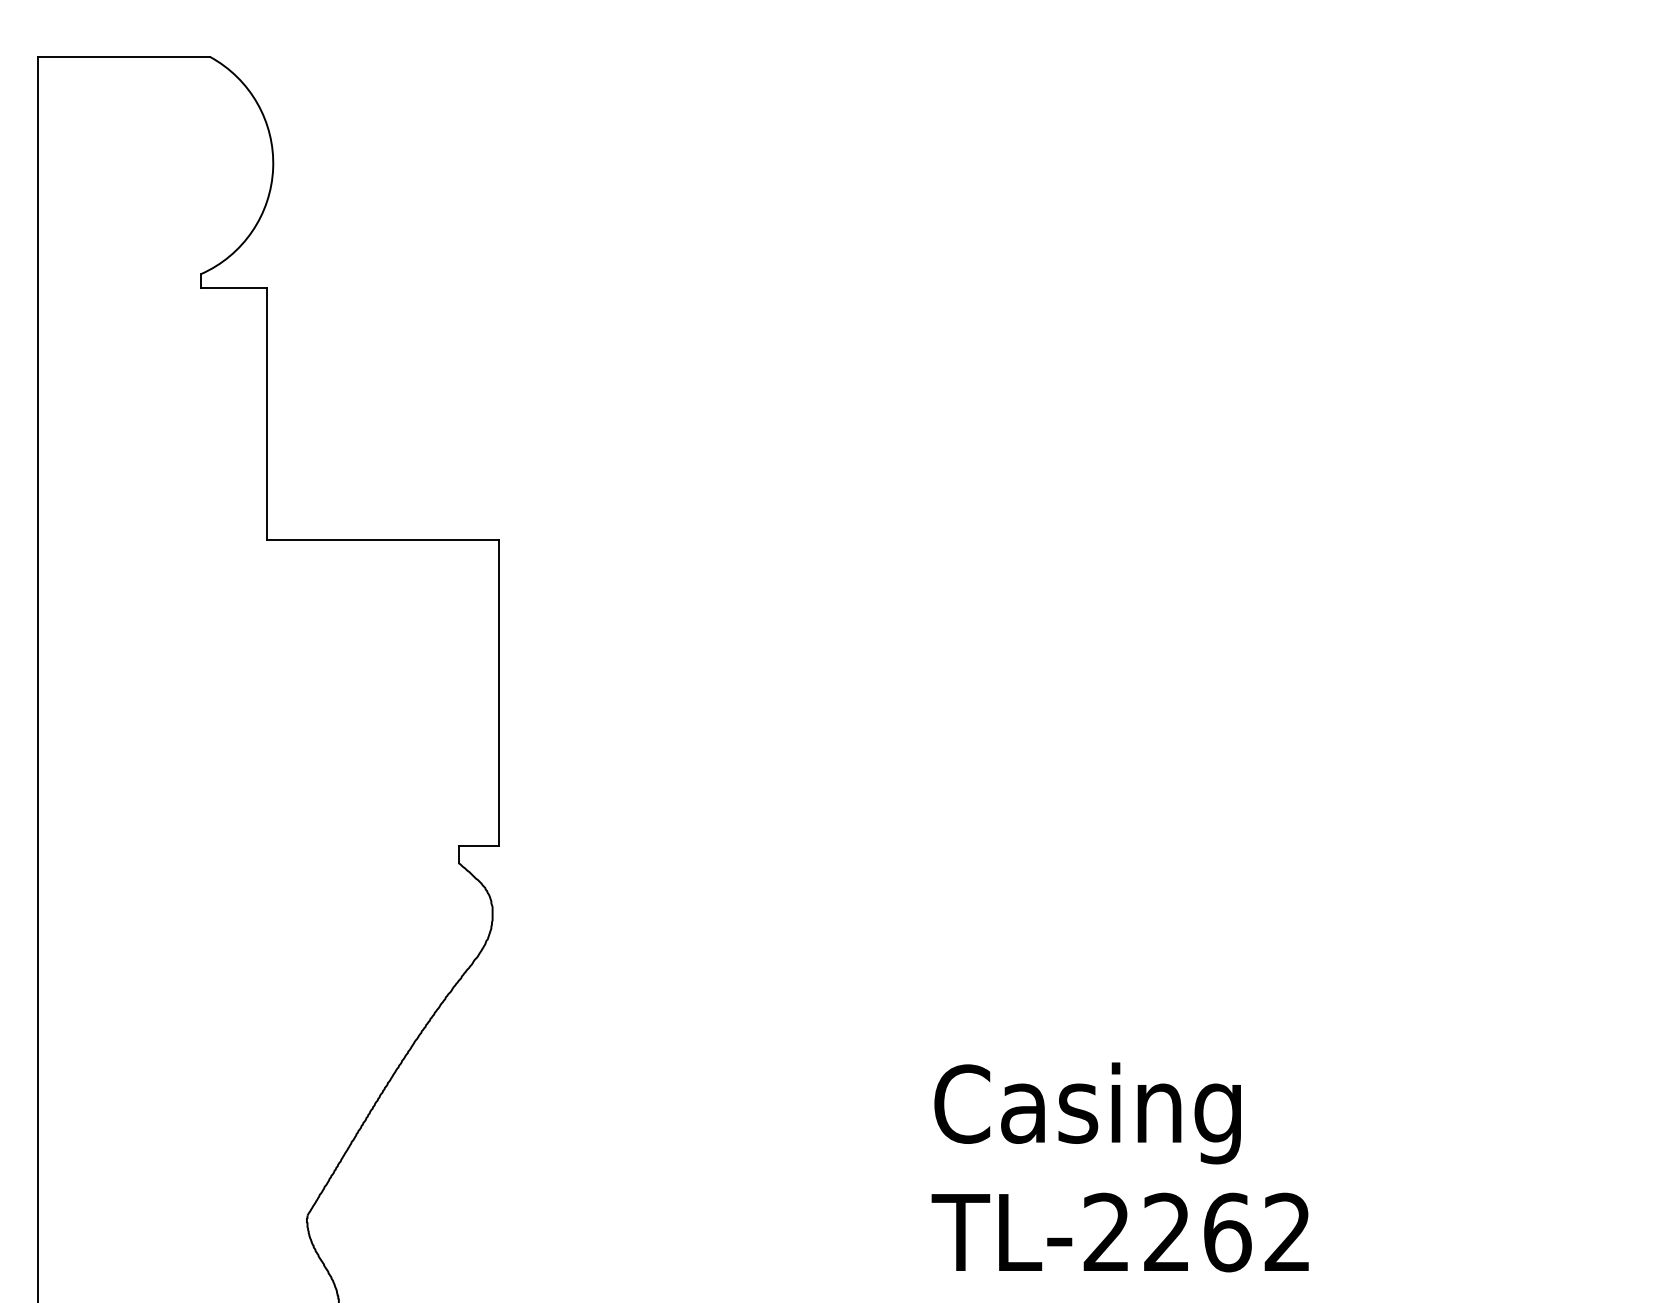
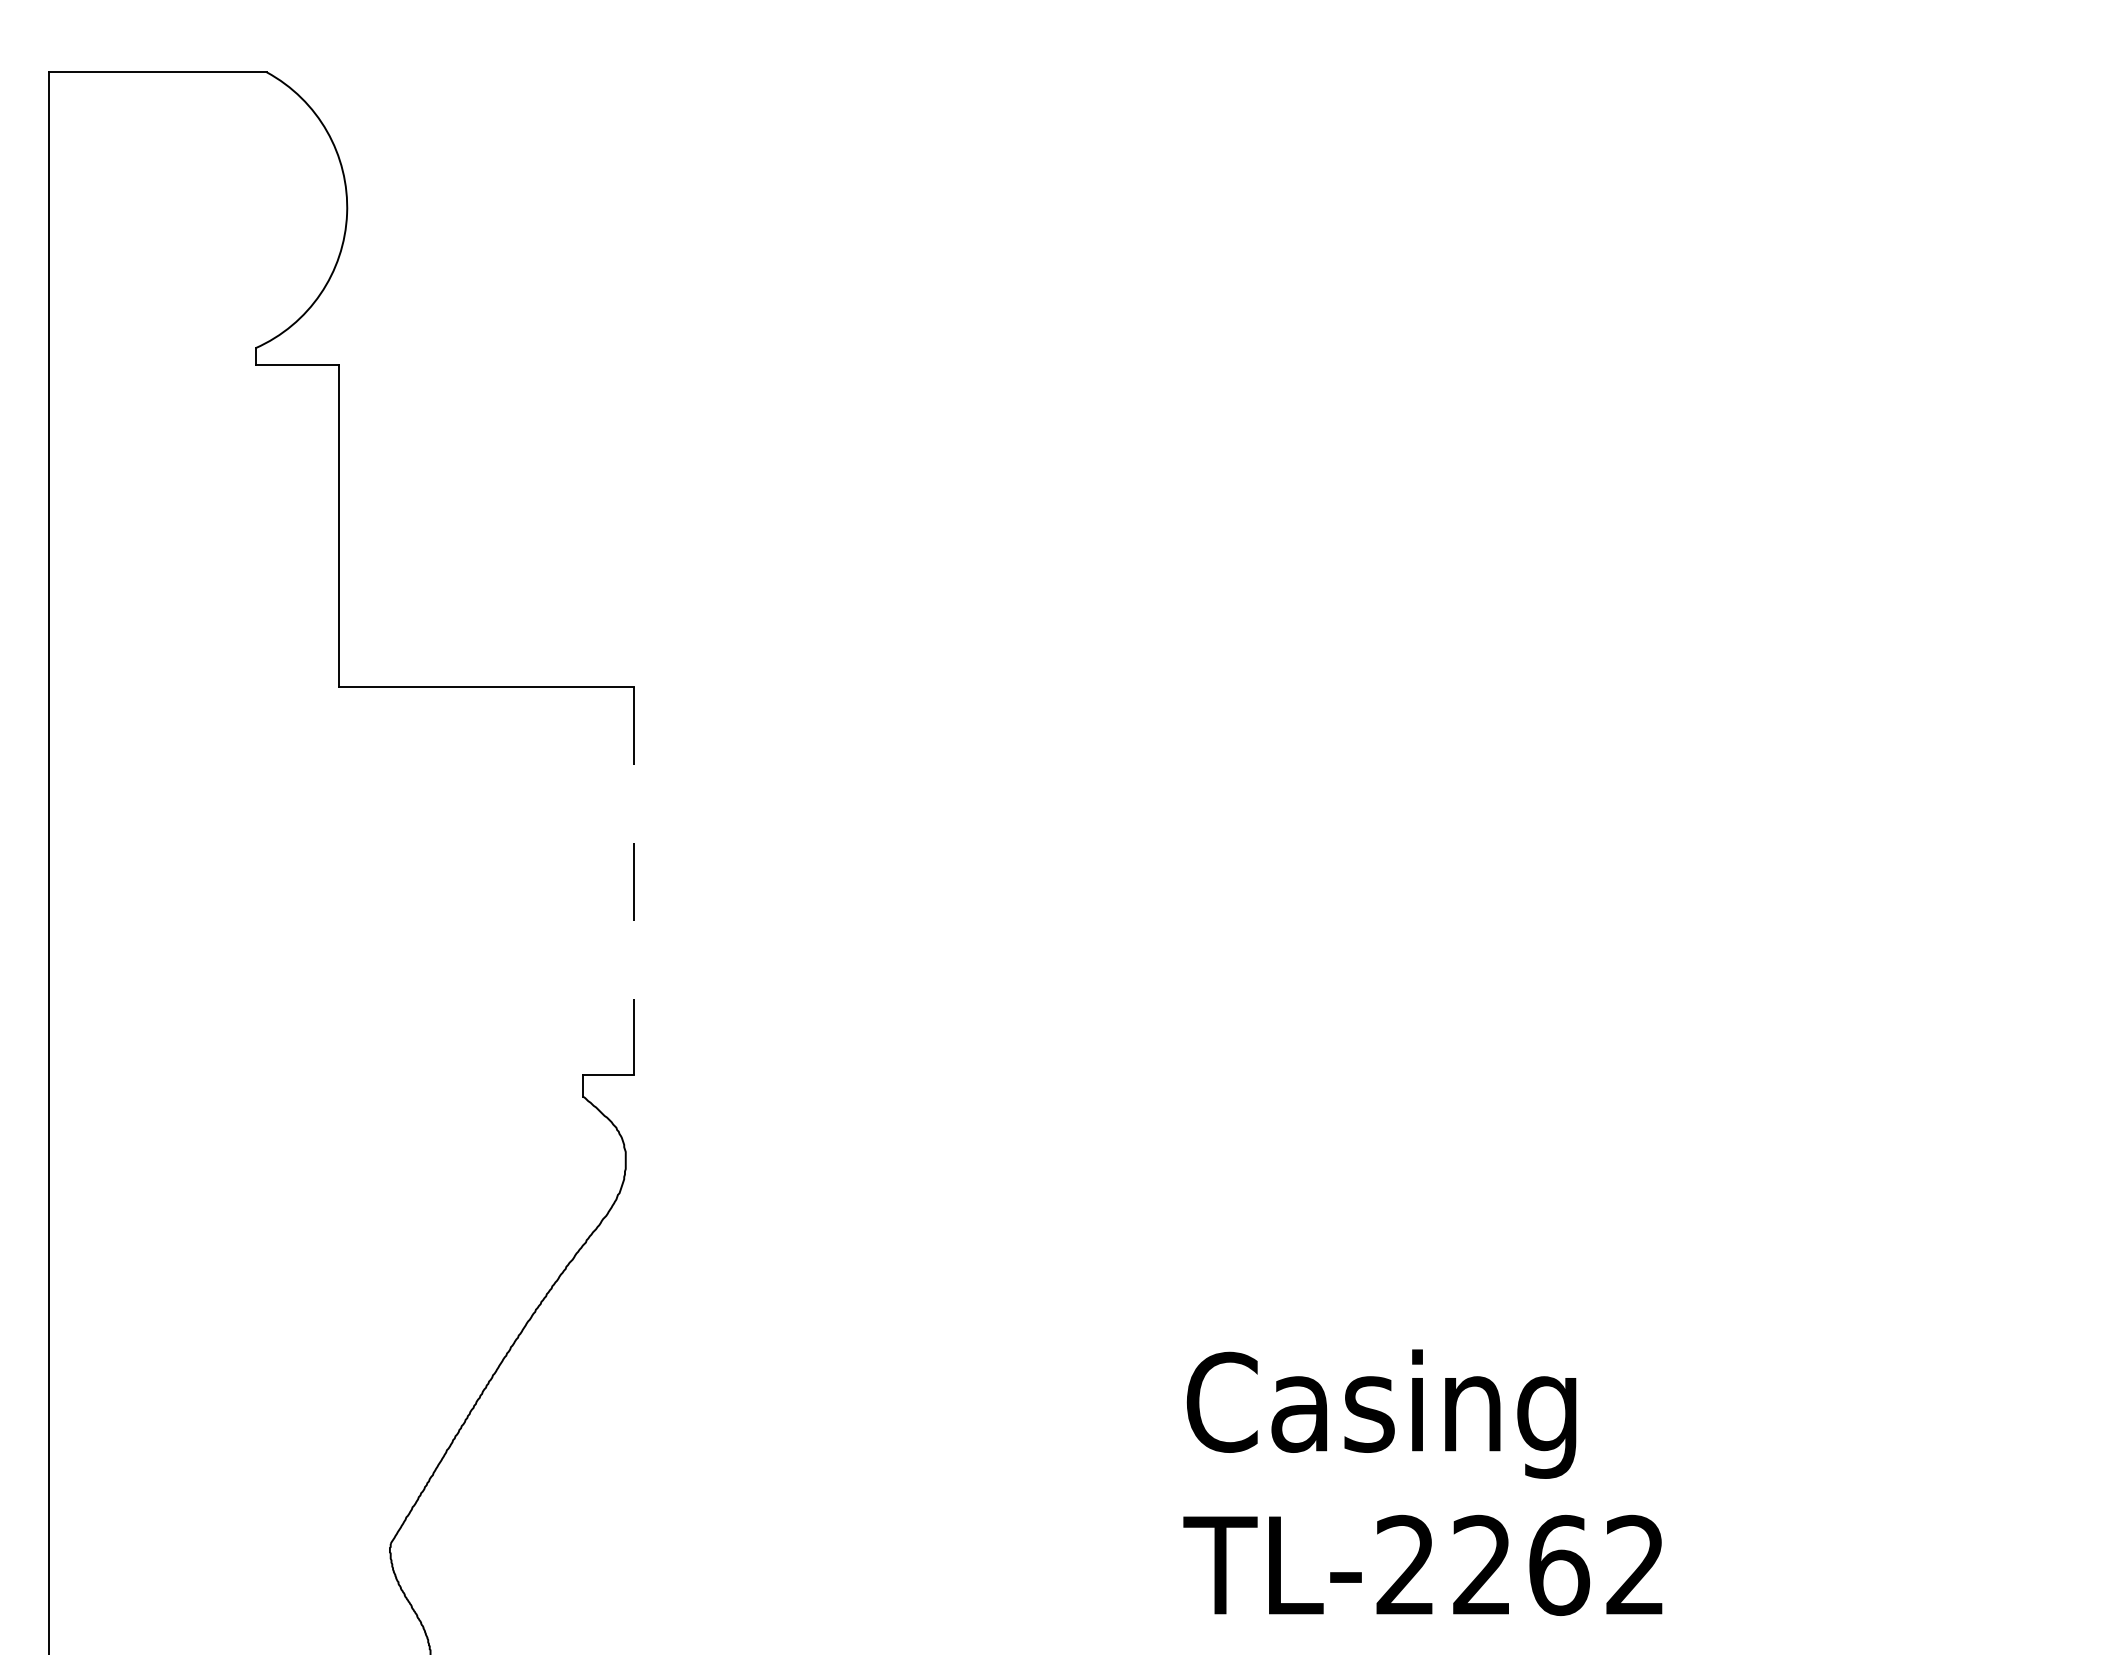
line: (498, 693) -> (633, 880), solid -> dashed

